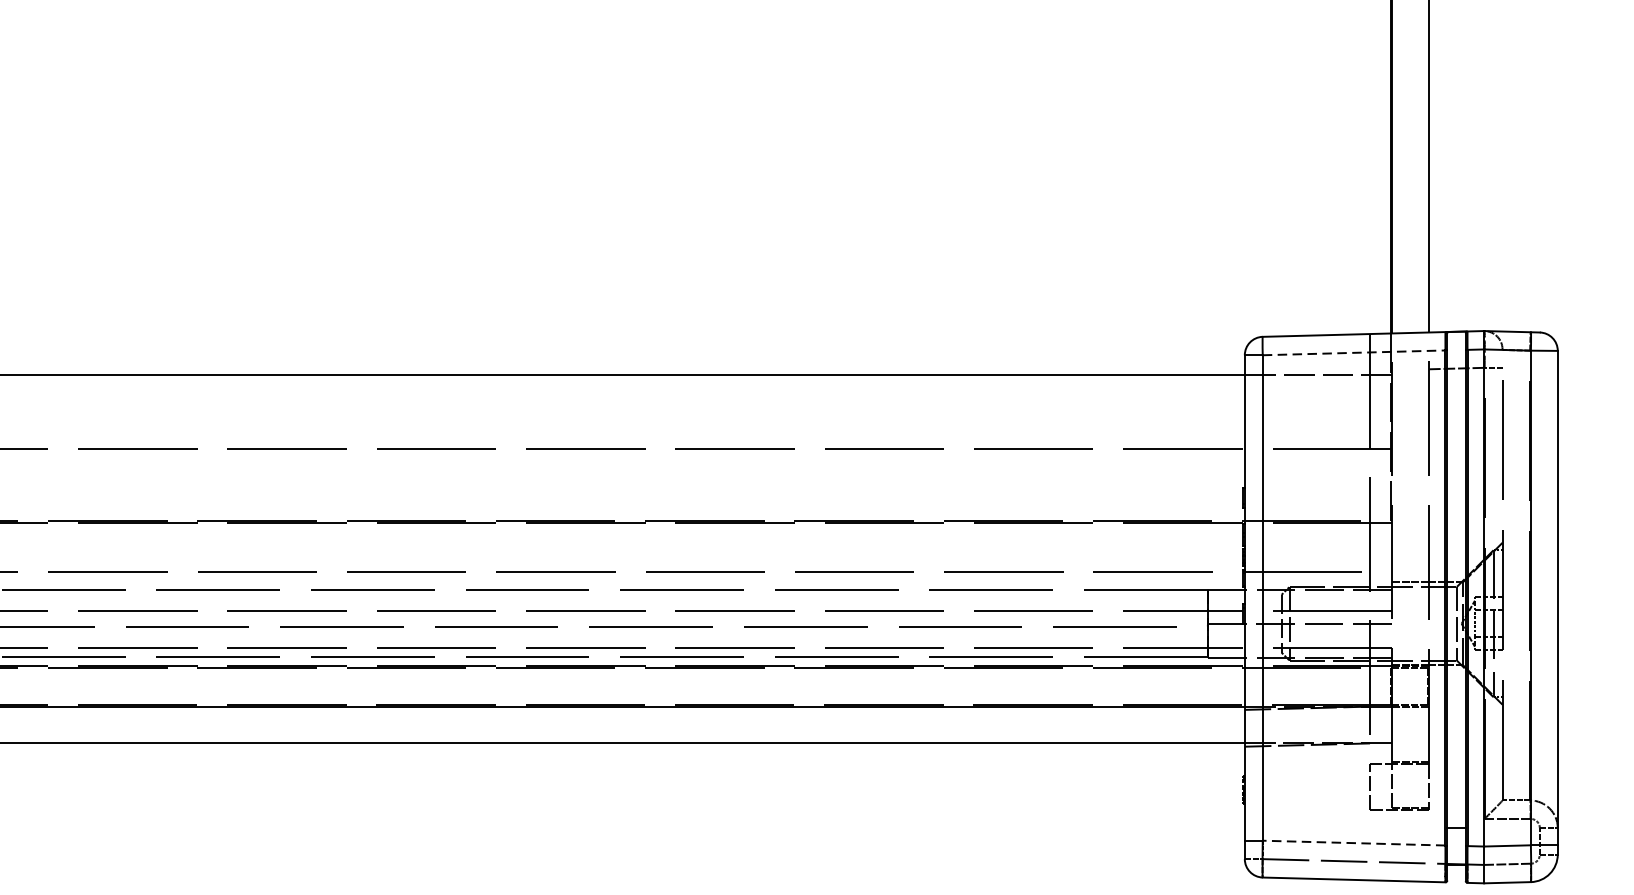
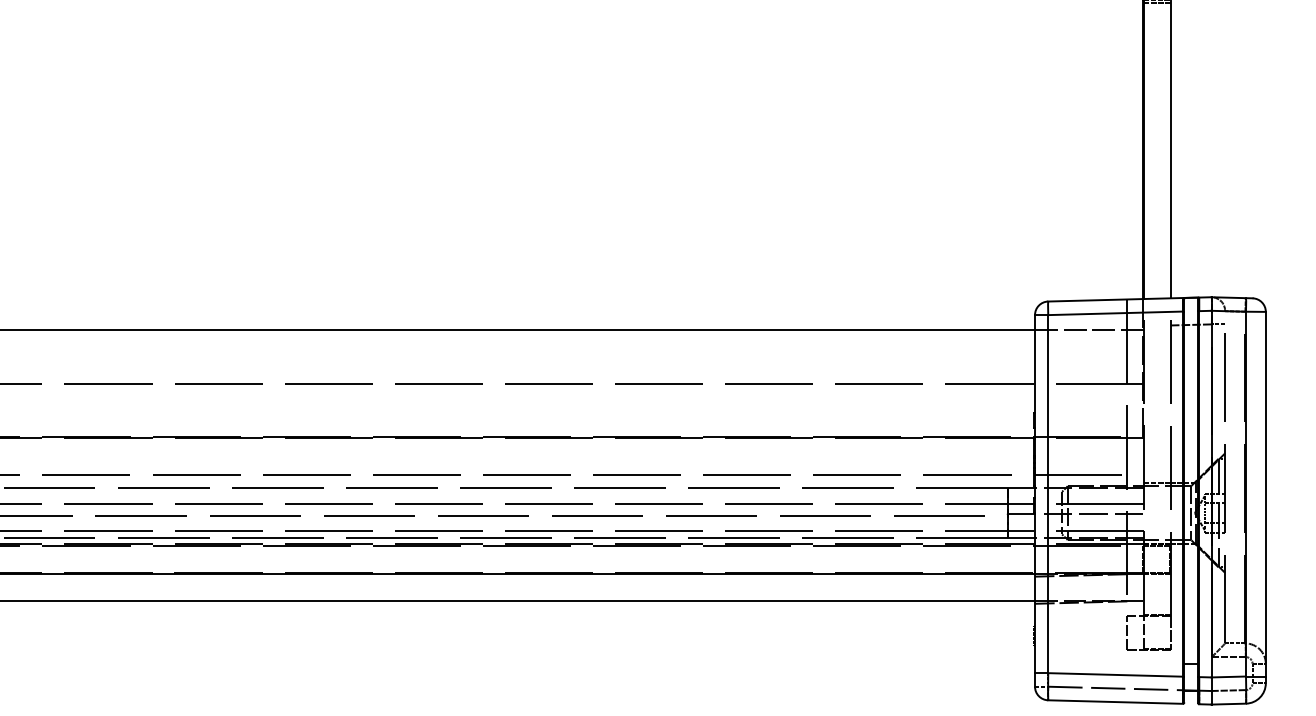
line: (1355, 353) -> (1116, 313), dashed -> solid
line: (1353, 842) -> (1115, 674), dashed -> solid

